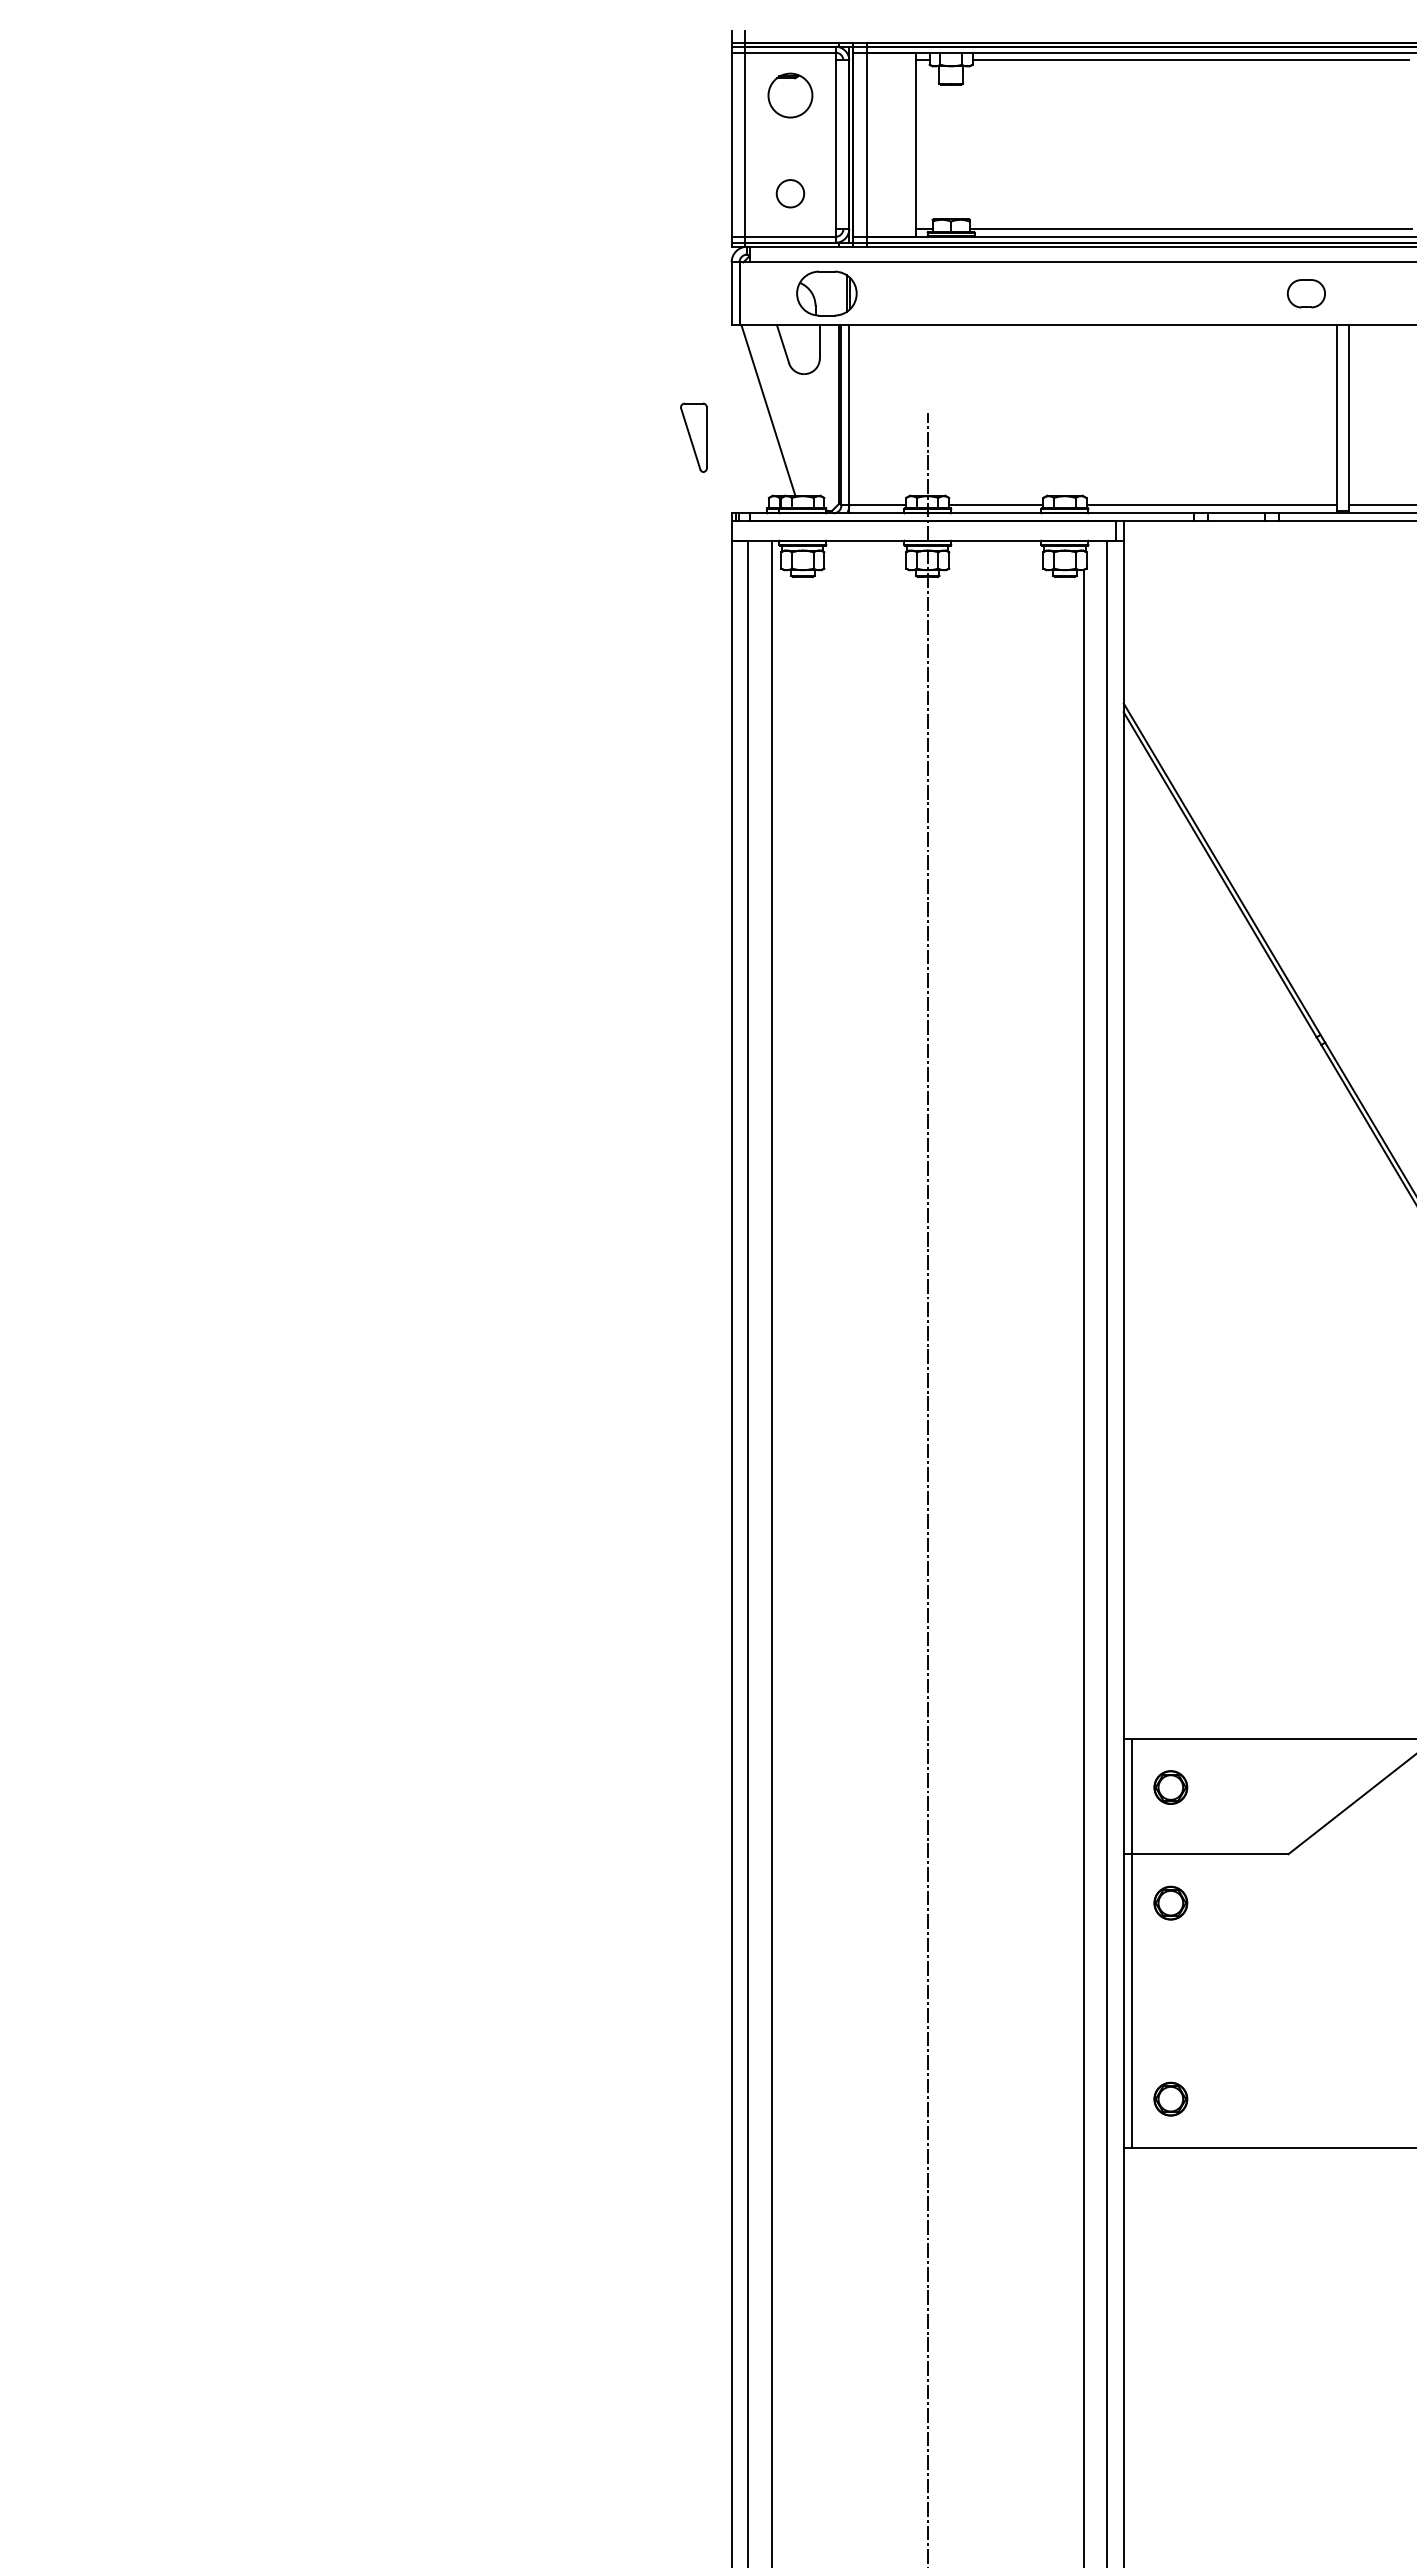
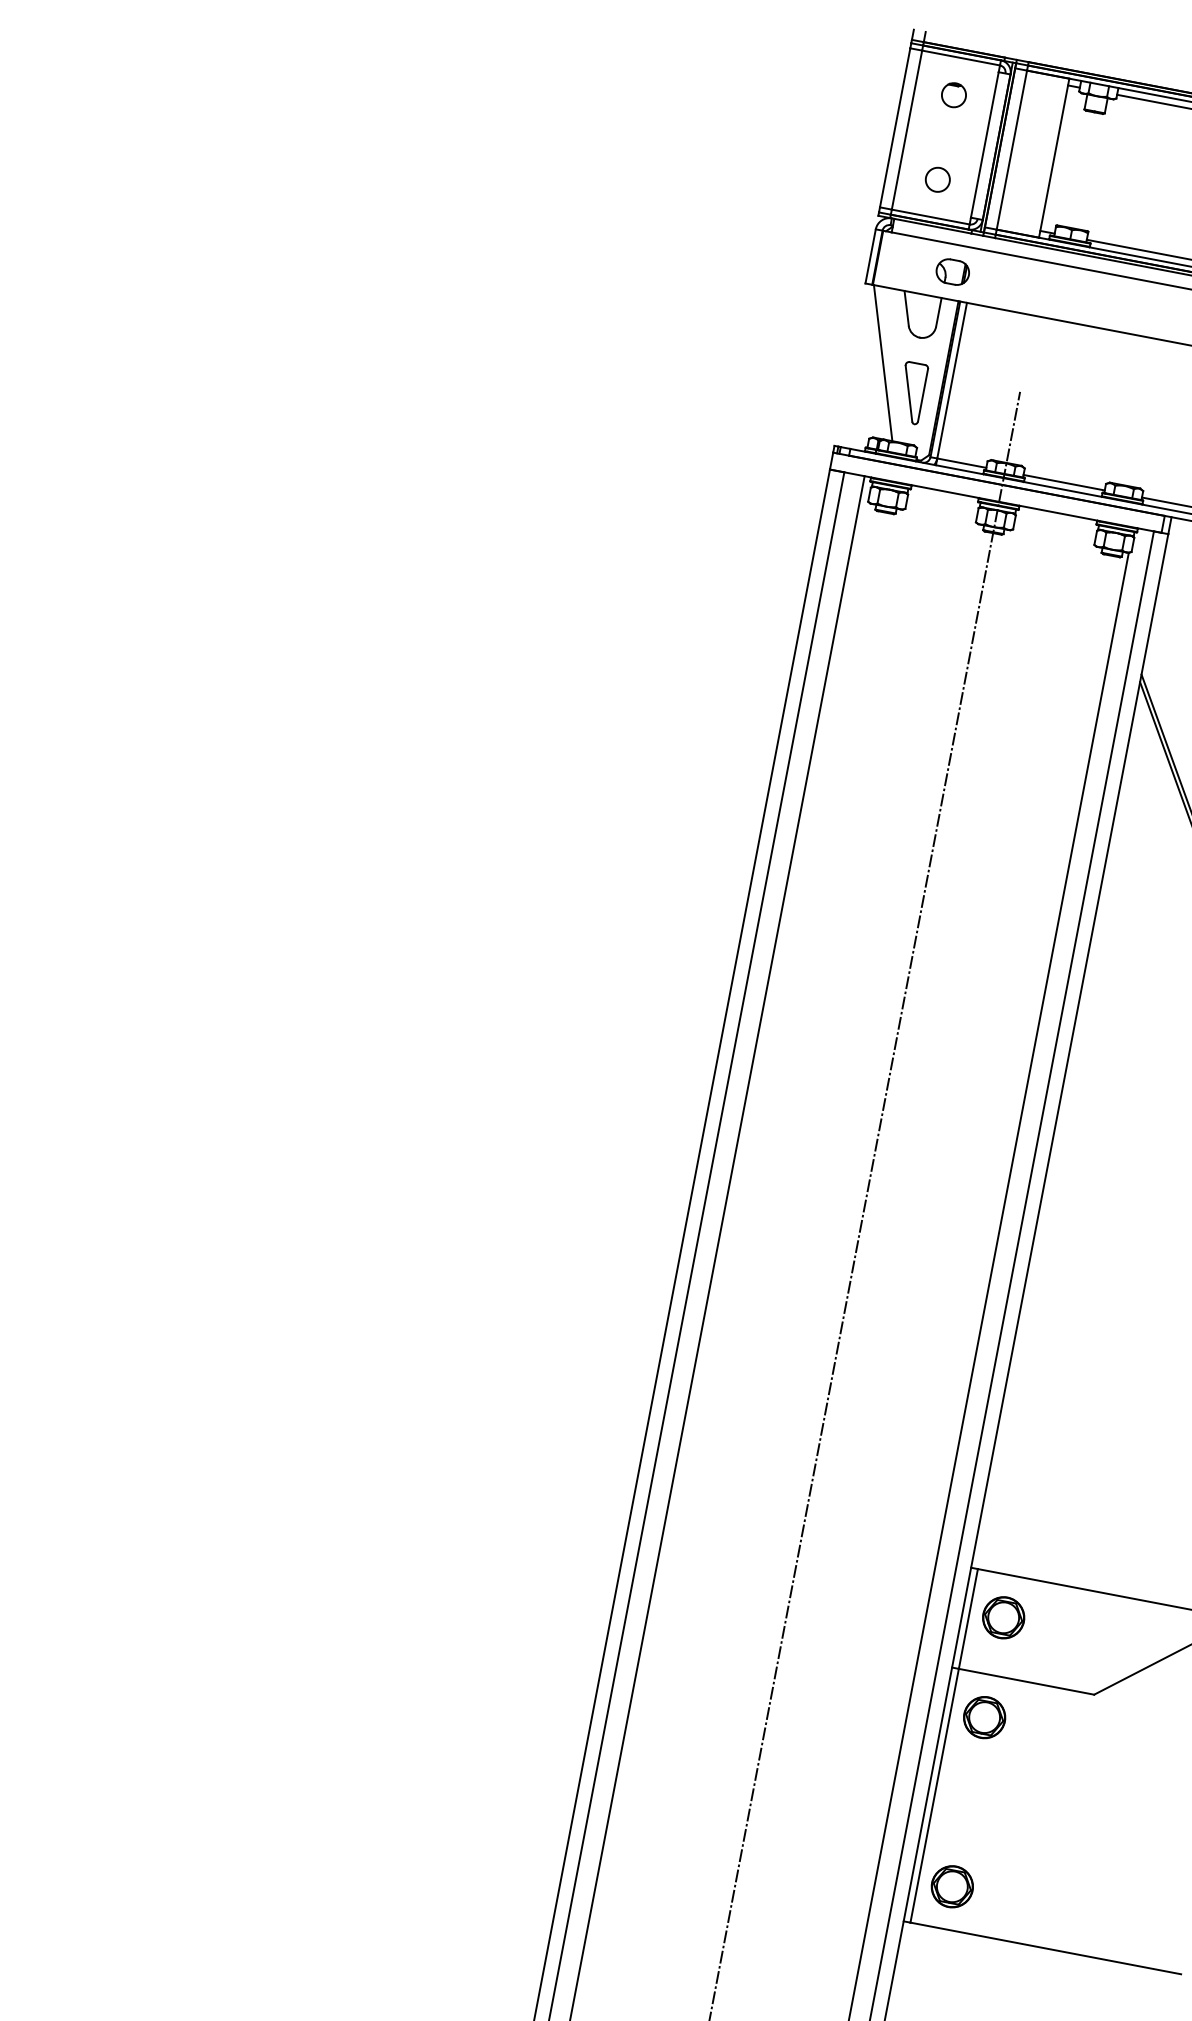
part: (790, 95) -> (954, 95), size x0.62
part: (826, 293) -> (952, 271), size x0.62
part: (693, 437) -> (911, 392), moved
part: (1170, 1787) -> (1003, 1617), size x1.43
part: (1170, 1902) -> (984, 1716), size x1.43
part: (1170, 2098) -> (952, 1886), size x1.43

